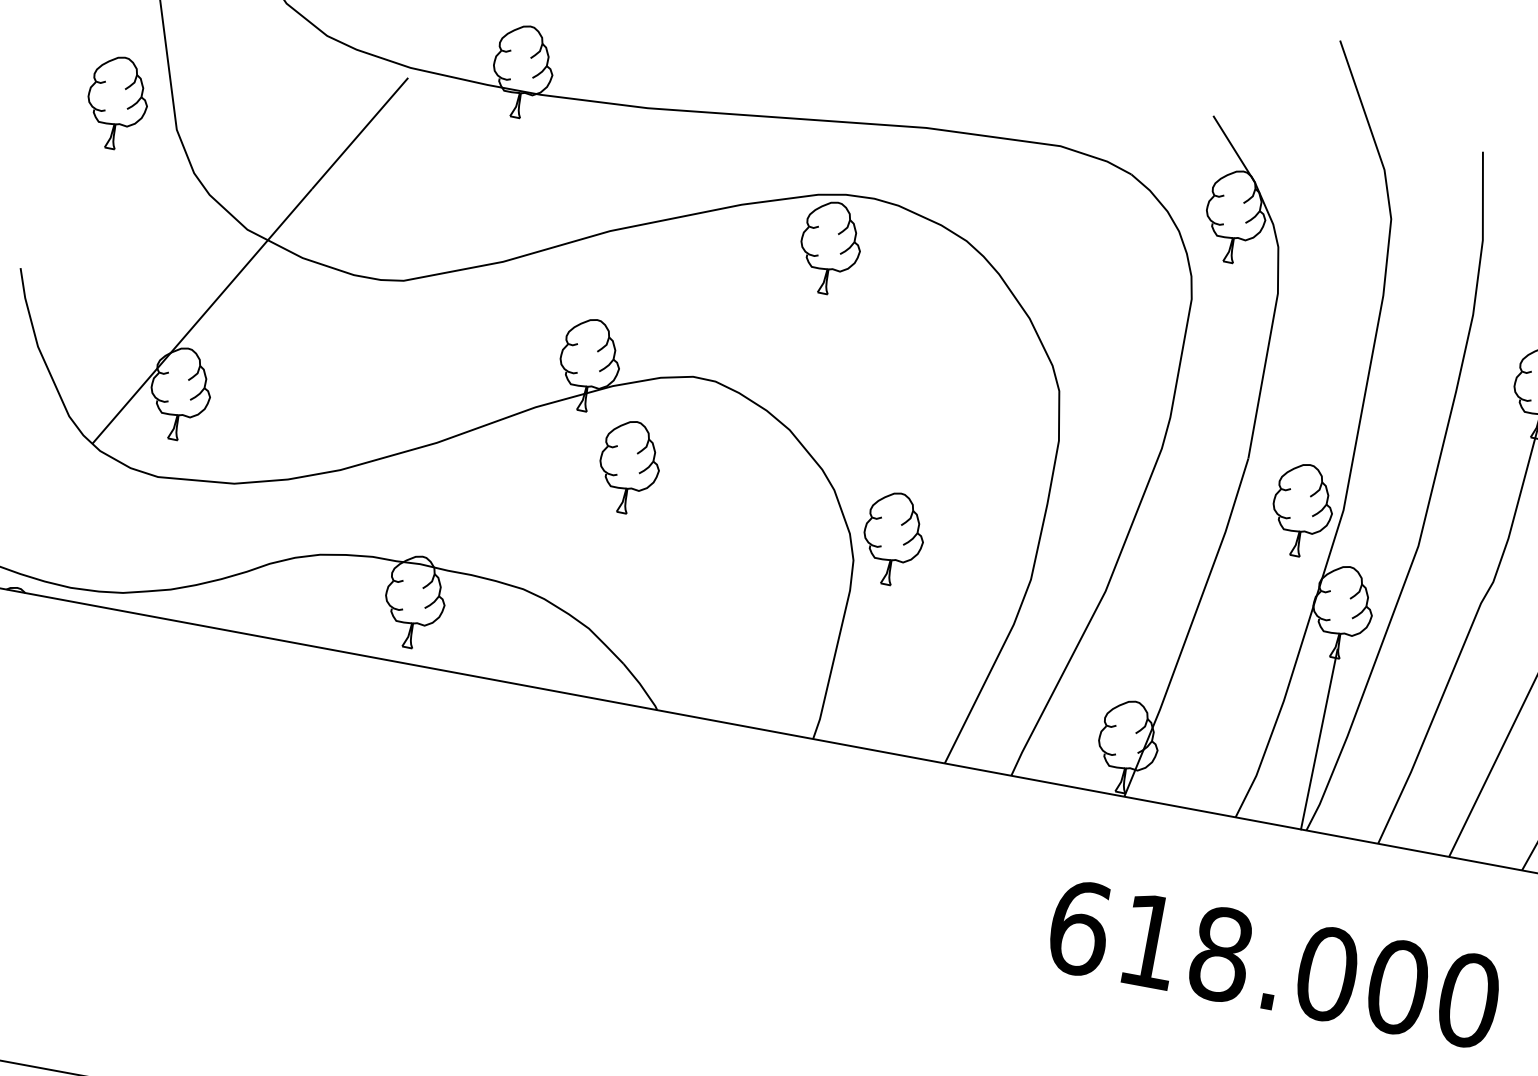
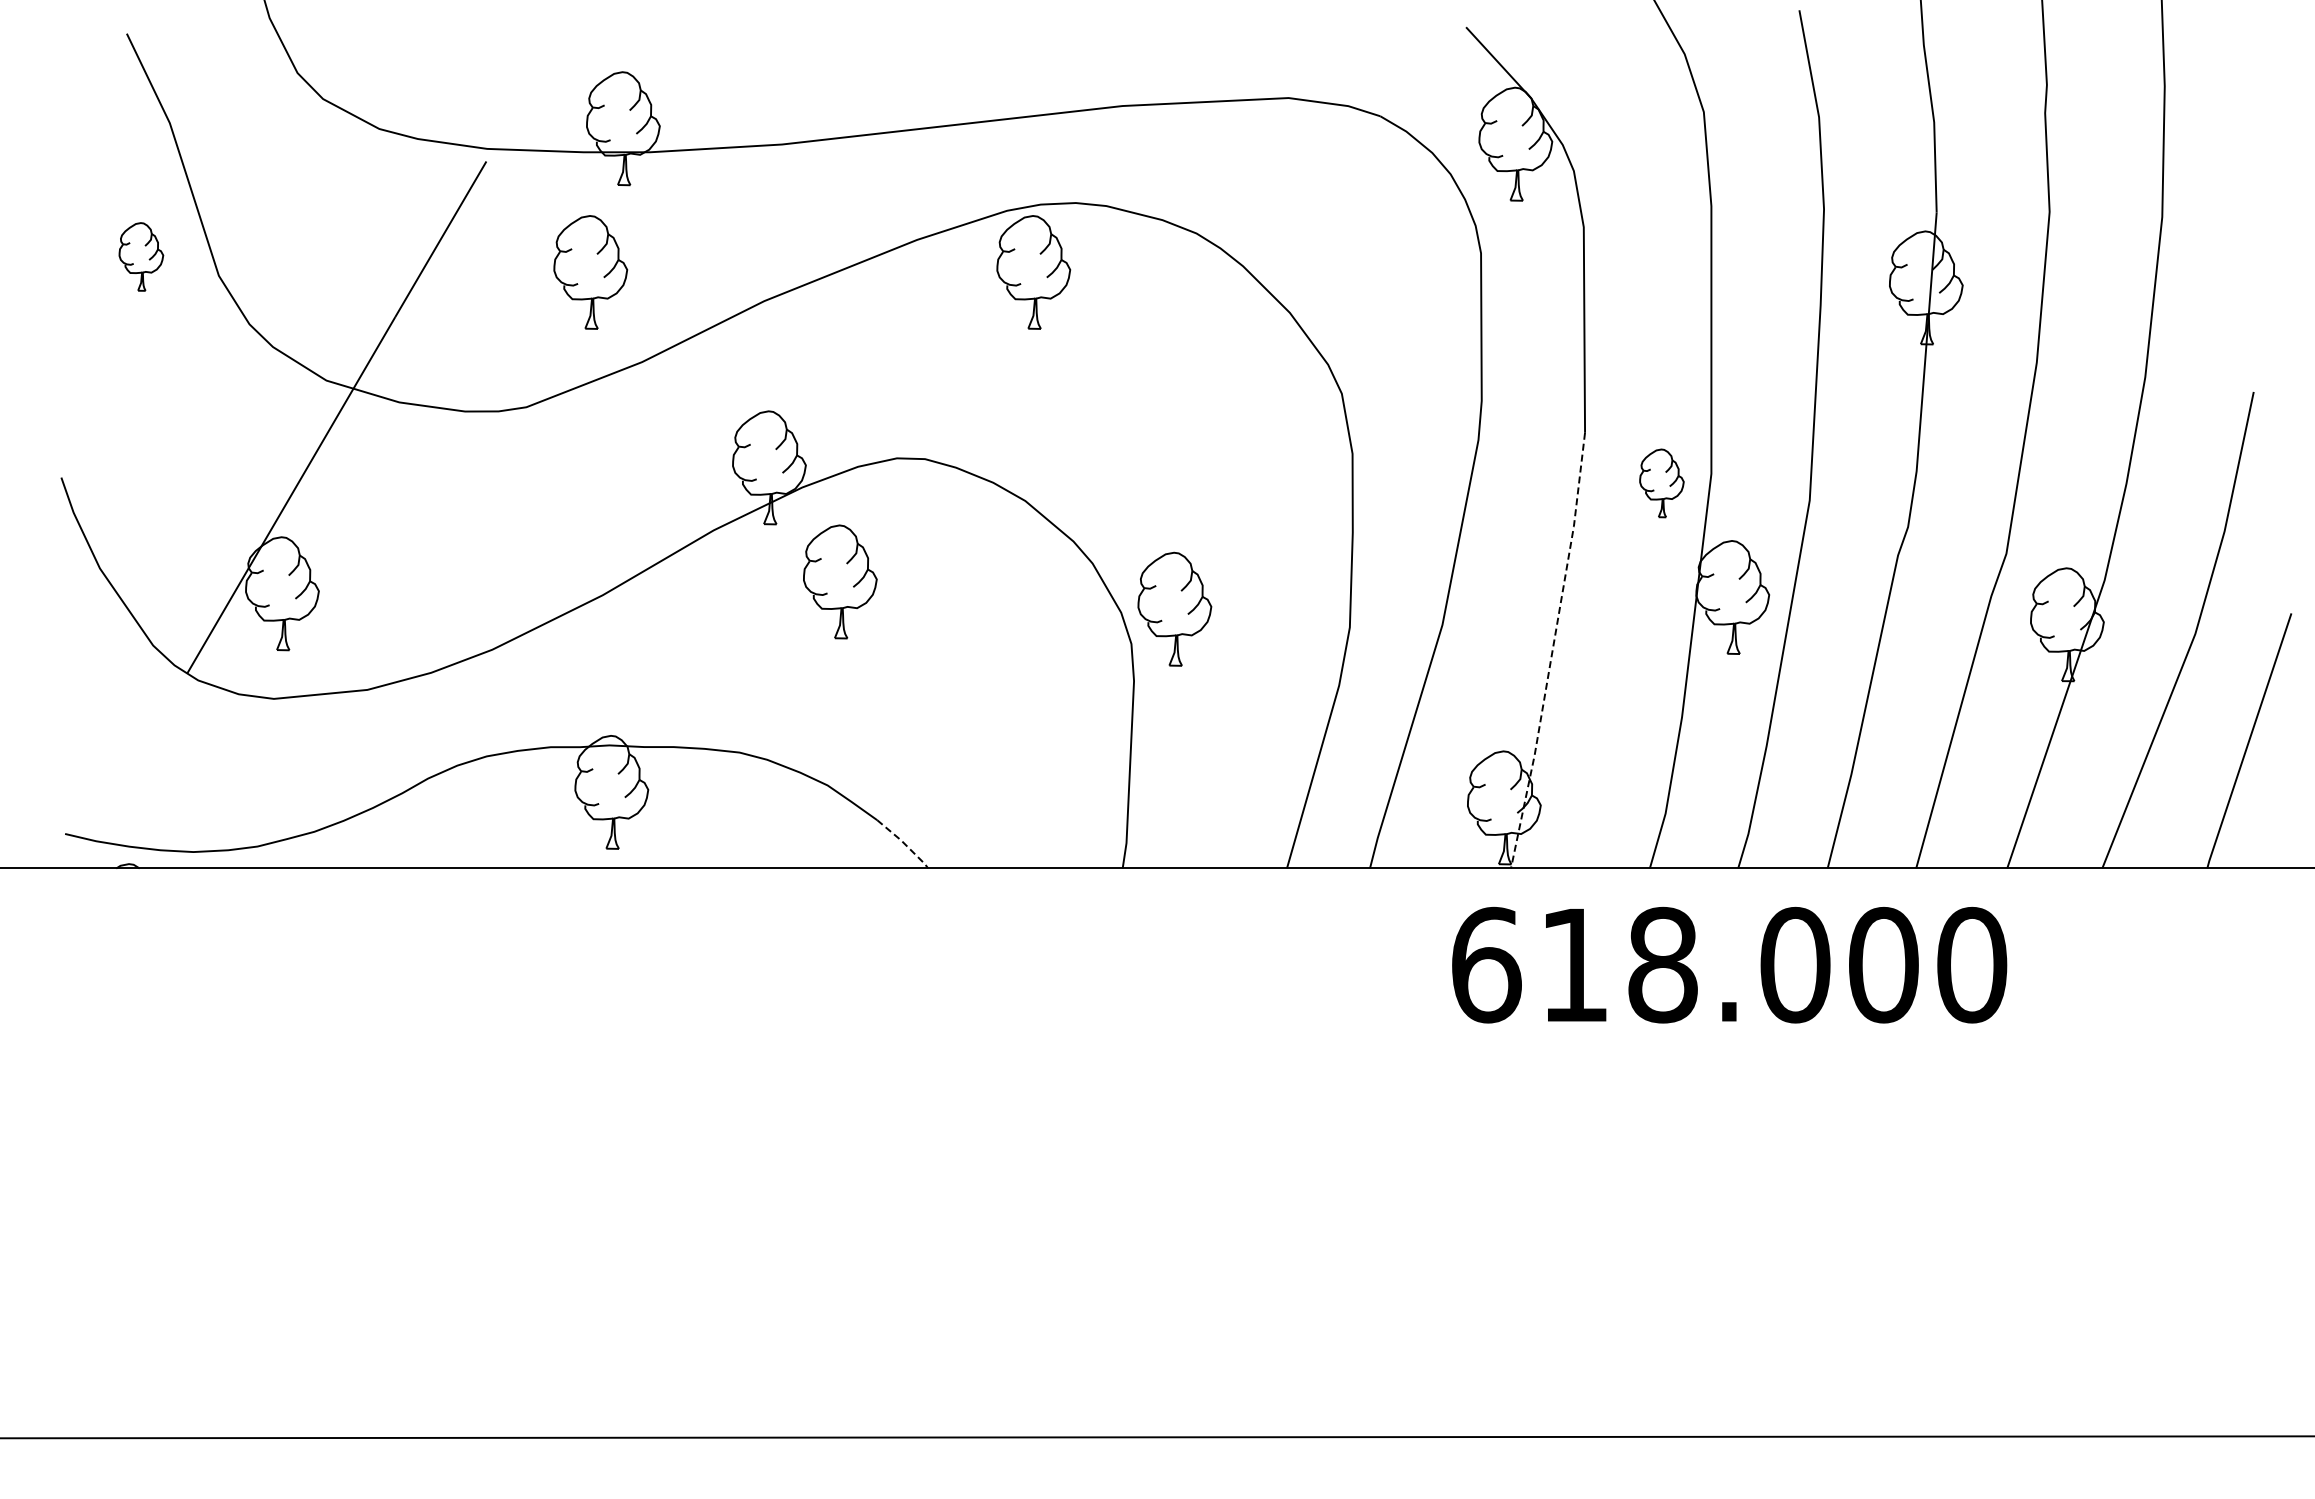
part: (117, 102) -> (141, 256), size x0.6
part: (475, 182) -> (590, 272), added
part: (1302, 510) -> (1661, 483), size x0.6
line: (1189, 628) -> (1552, 651), solid -> dashed
line: (641, 686) -> (903, 843), solid -> dashed
line: (1319, 739) -> (1733, 755), removed
text: (1274, 963) -> (1729, 964), moved

